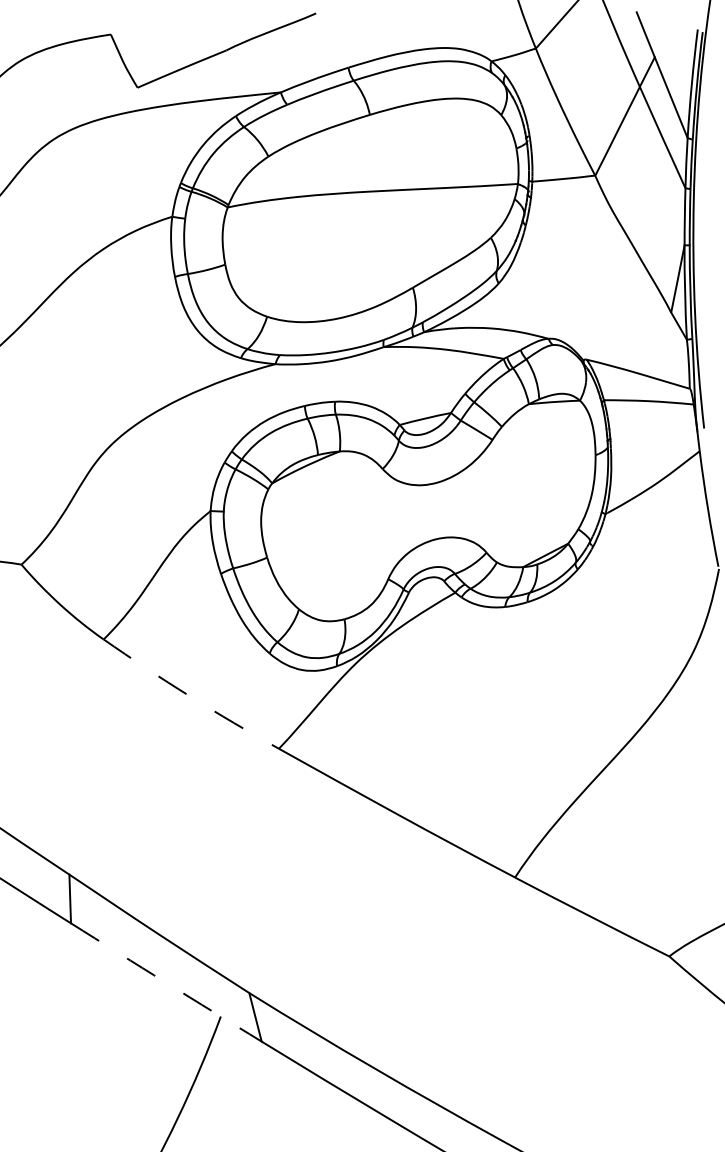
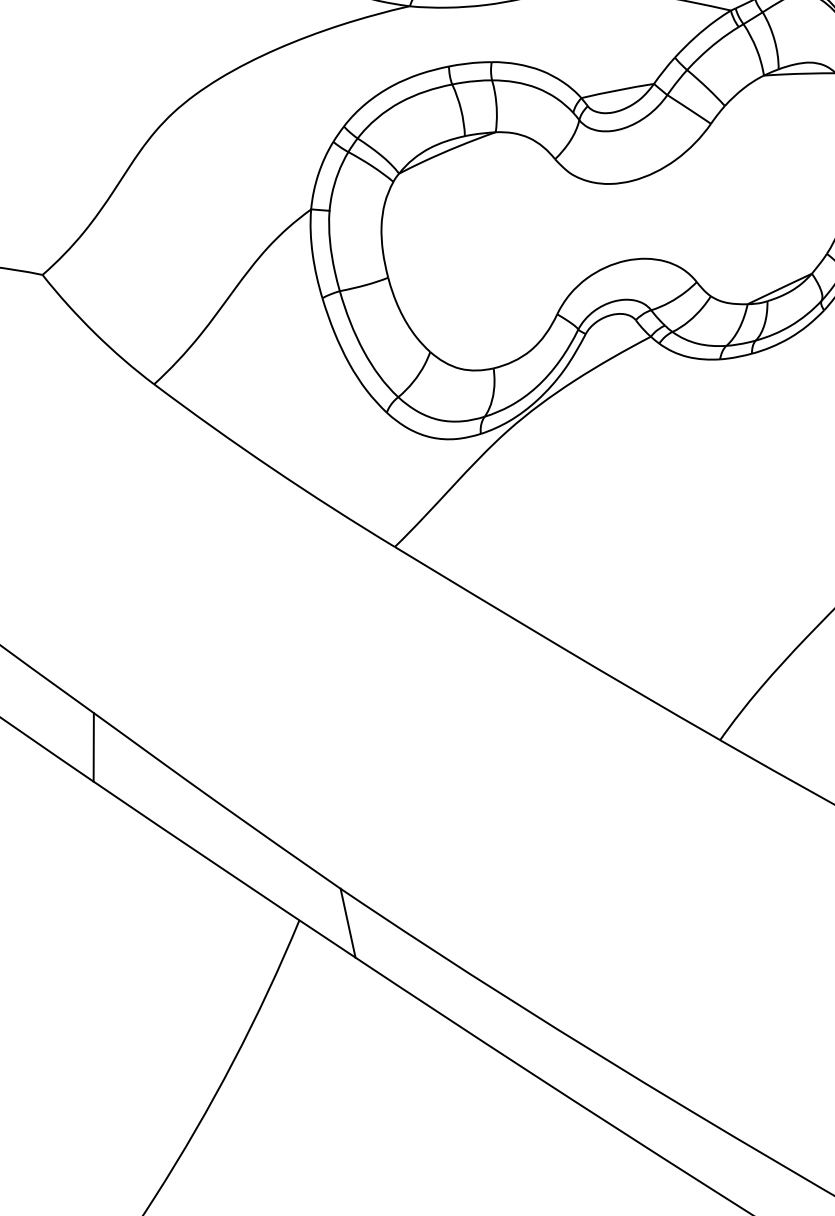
arc: (189, 696) -> (271, 468), dashed -> solid
arc: (166, 982) -> (224, 869), dashed -> solid

